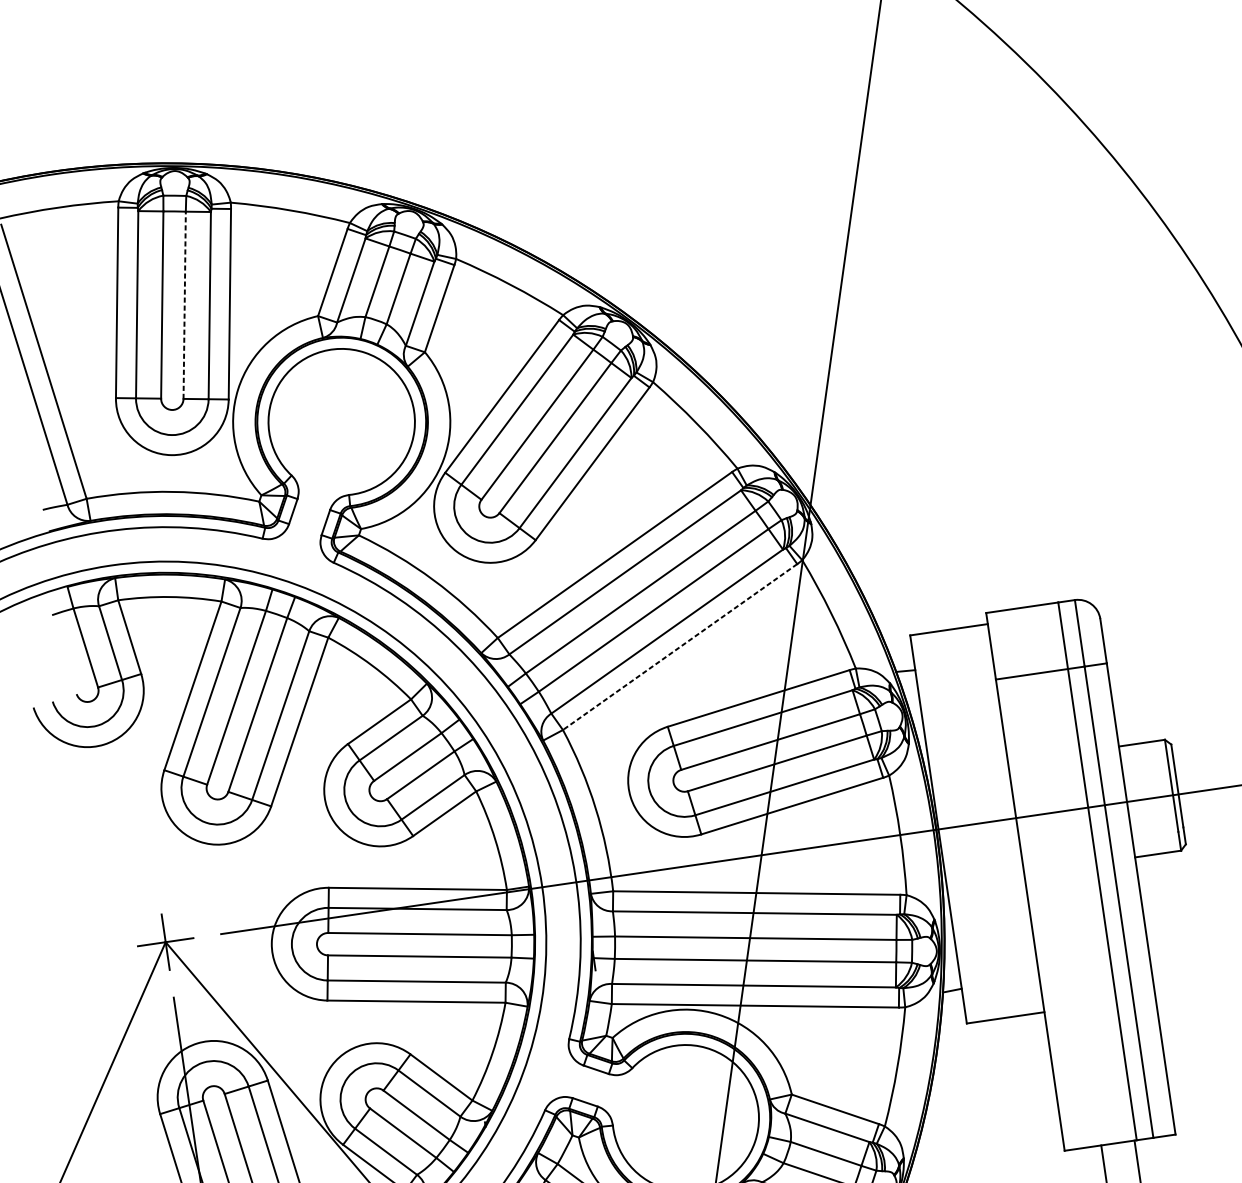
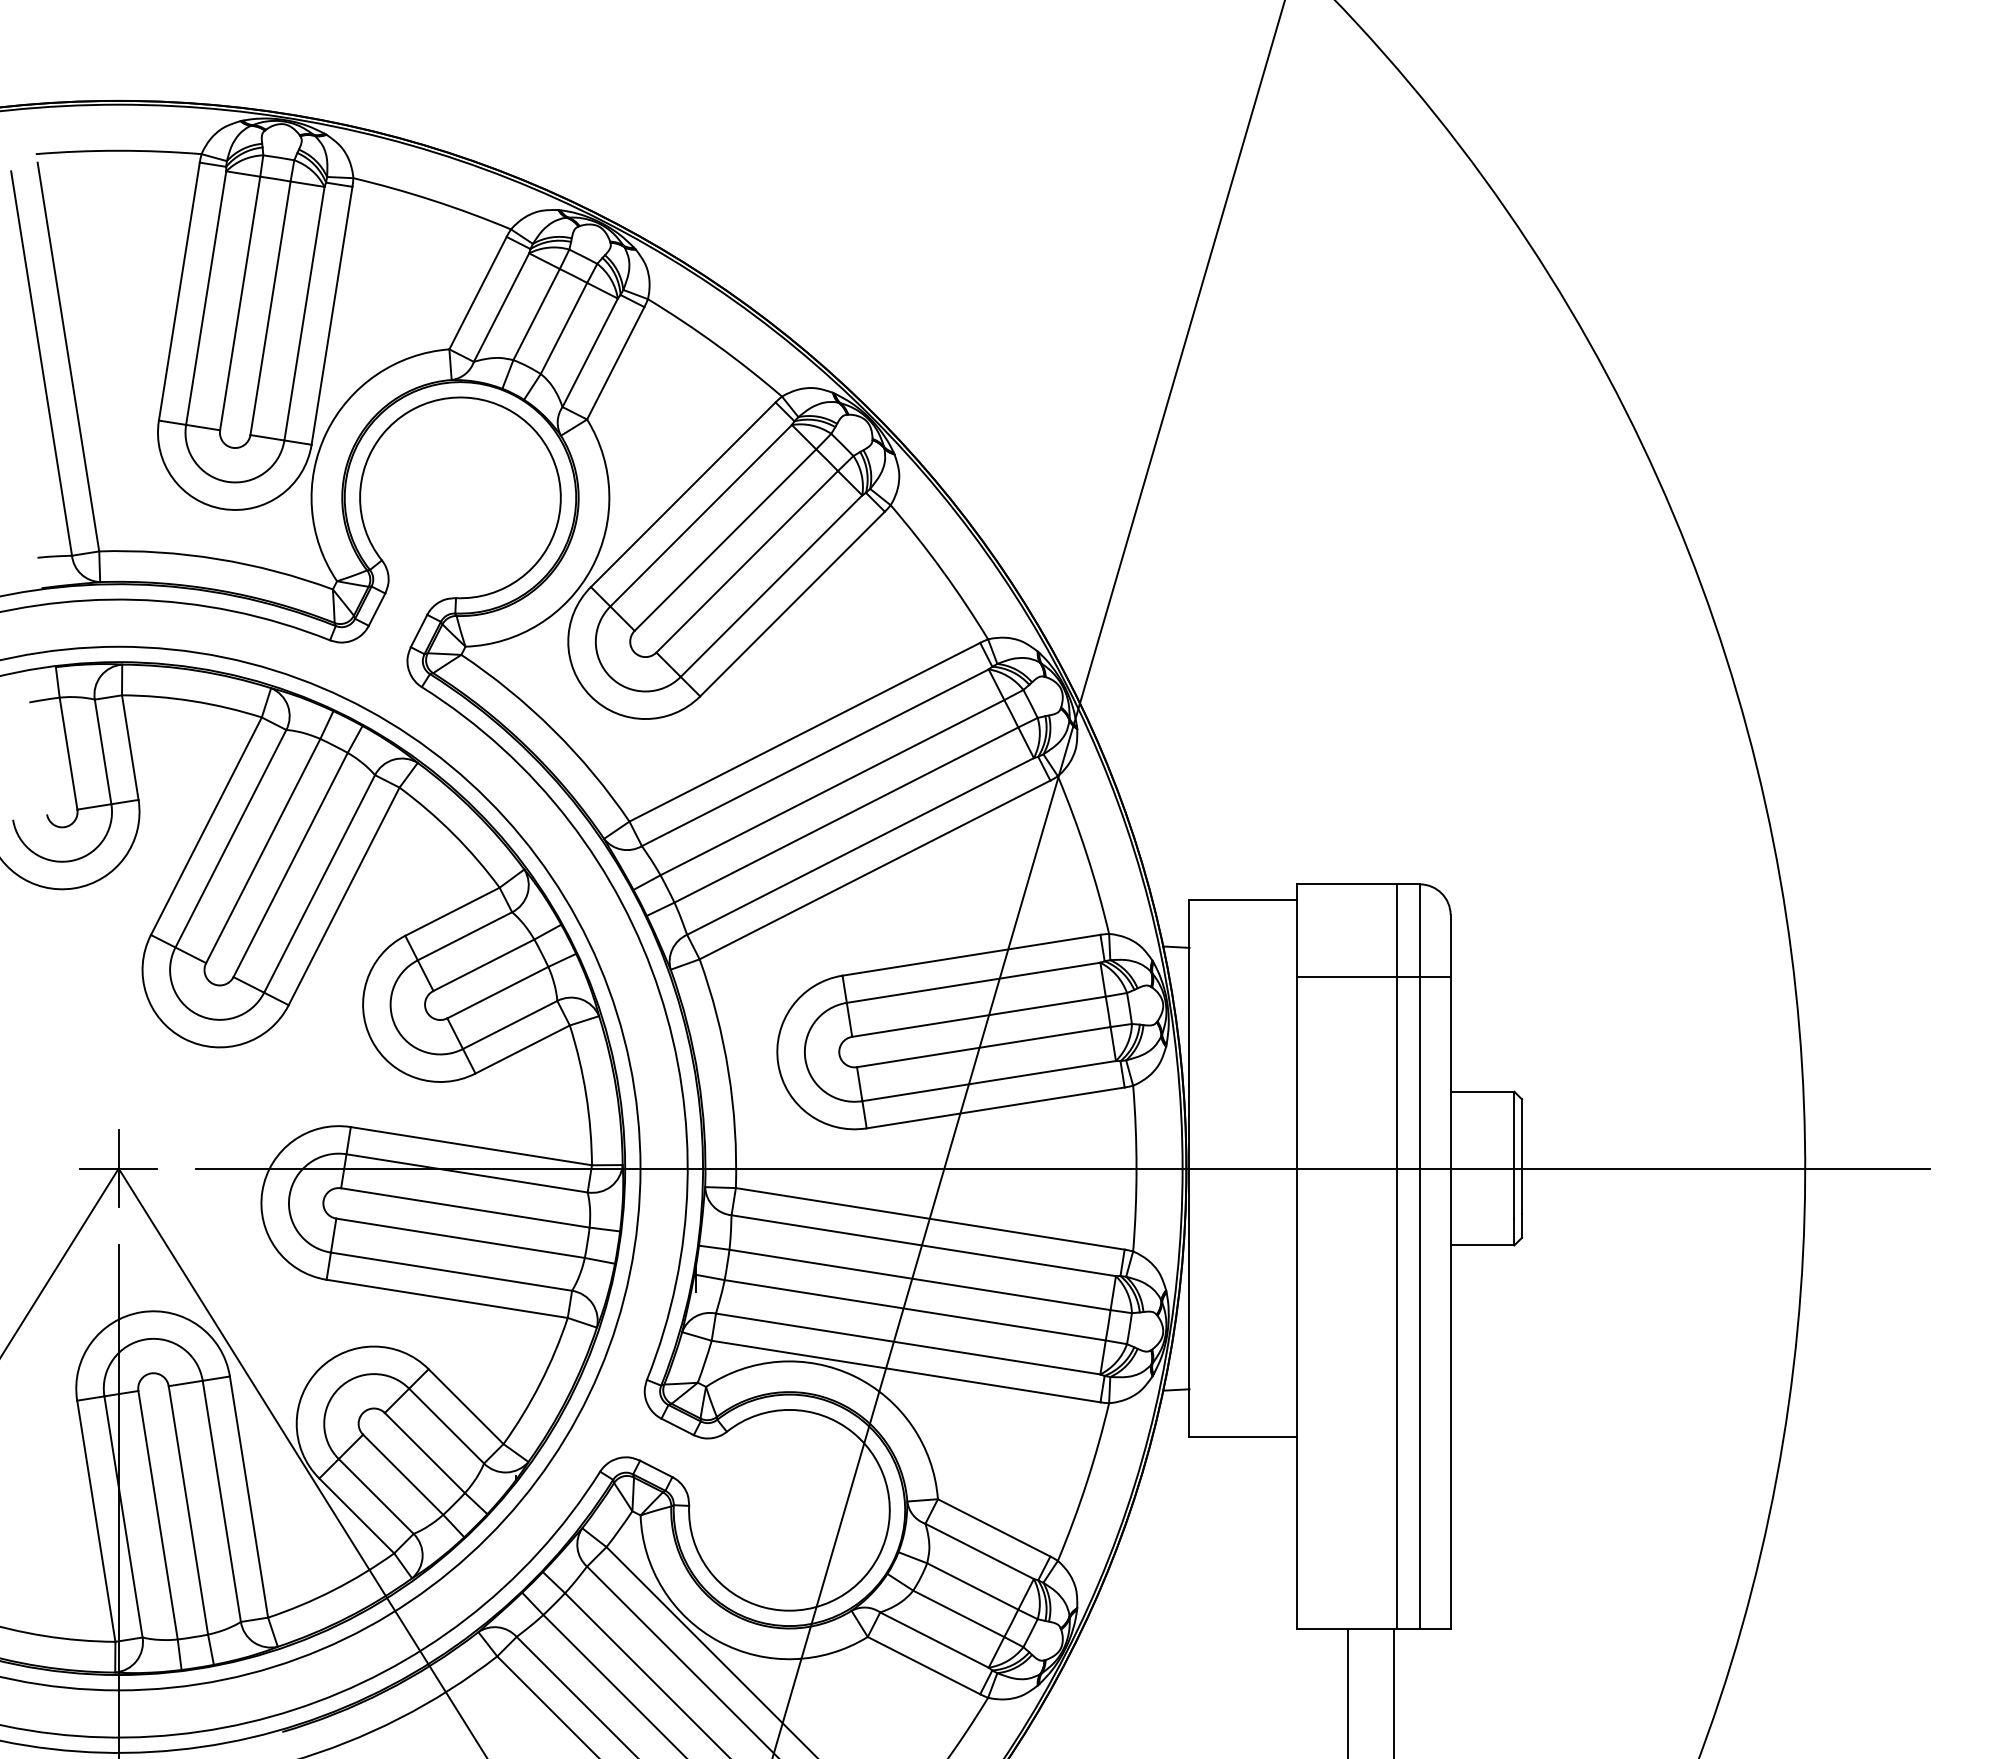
line: (184, 304) -> (270, 307), dashed -> solid
line: (680, 646) -> (875, 869), dashed -> solid

